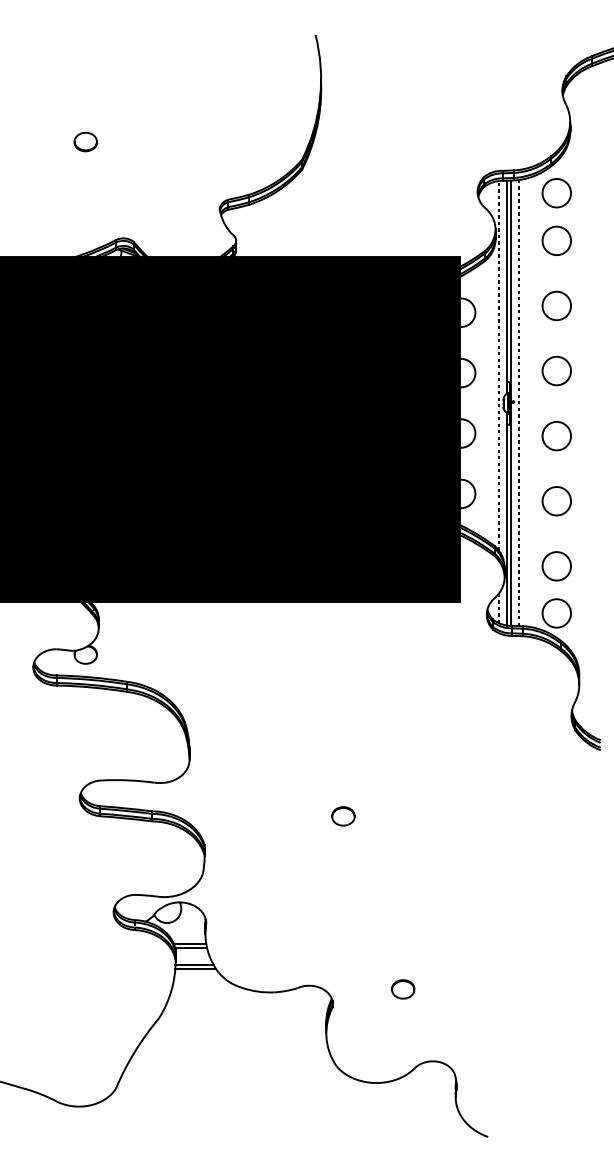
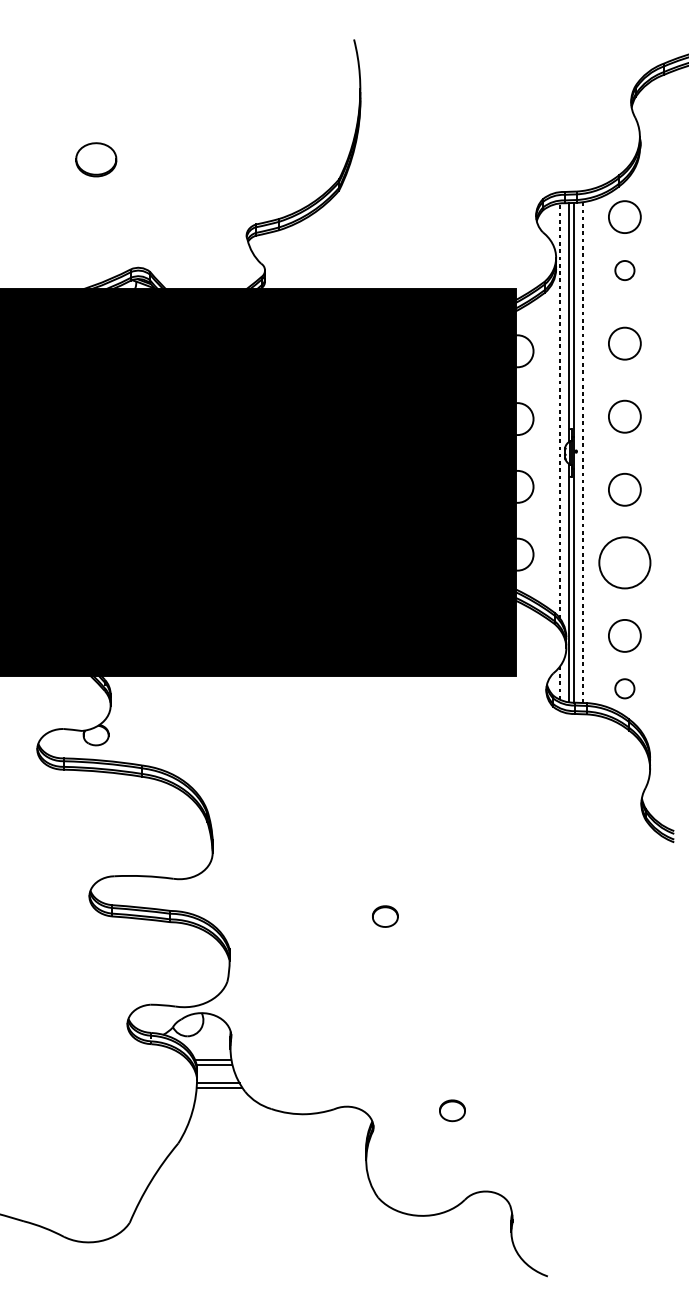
part: (85, 141) -> (95, 159), size x1.6
circle: (556, 240) -> (624, 270), size x0.6
circle: (556, 500) -> (624, 562), size x1.6
circle: (556, 613) -> (624, 688), size x0.6

